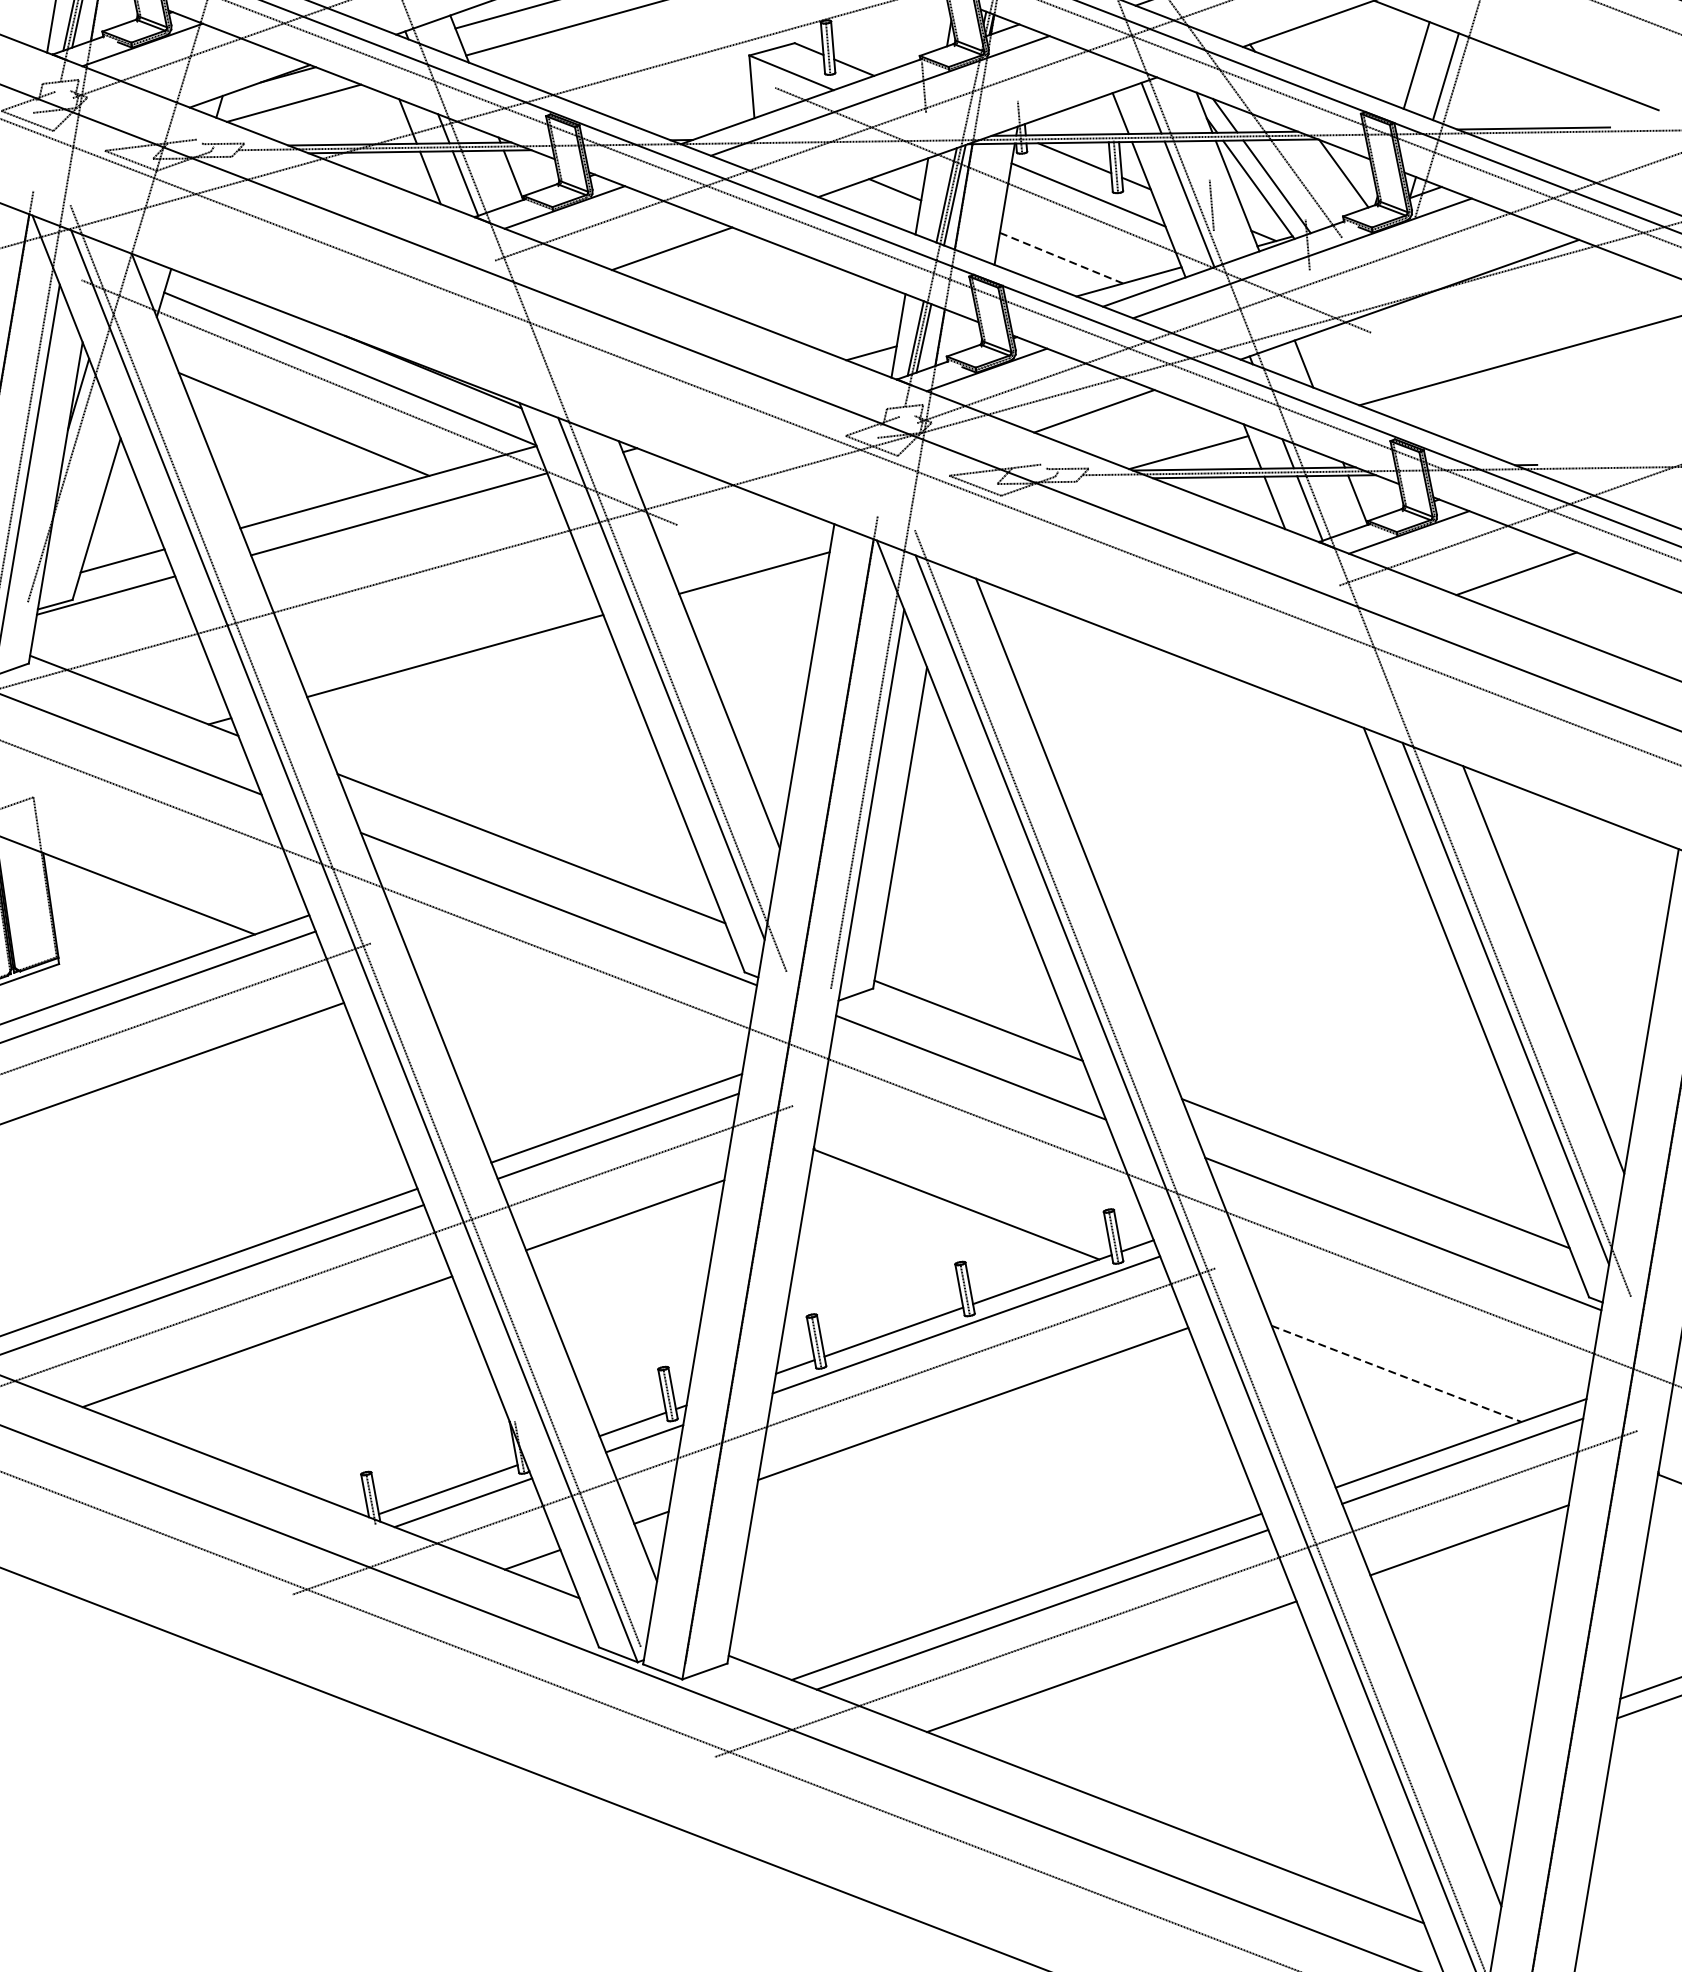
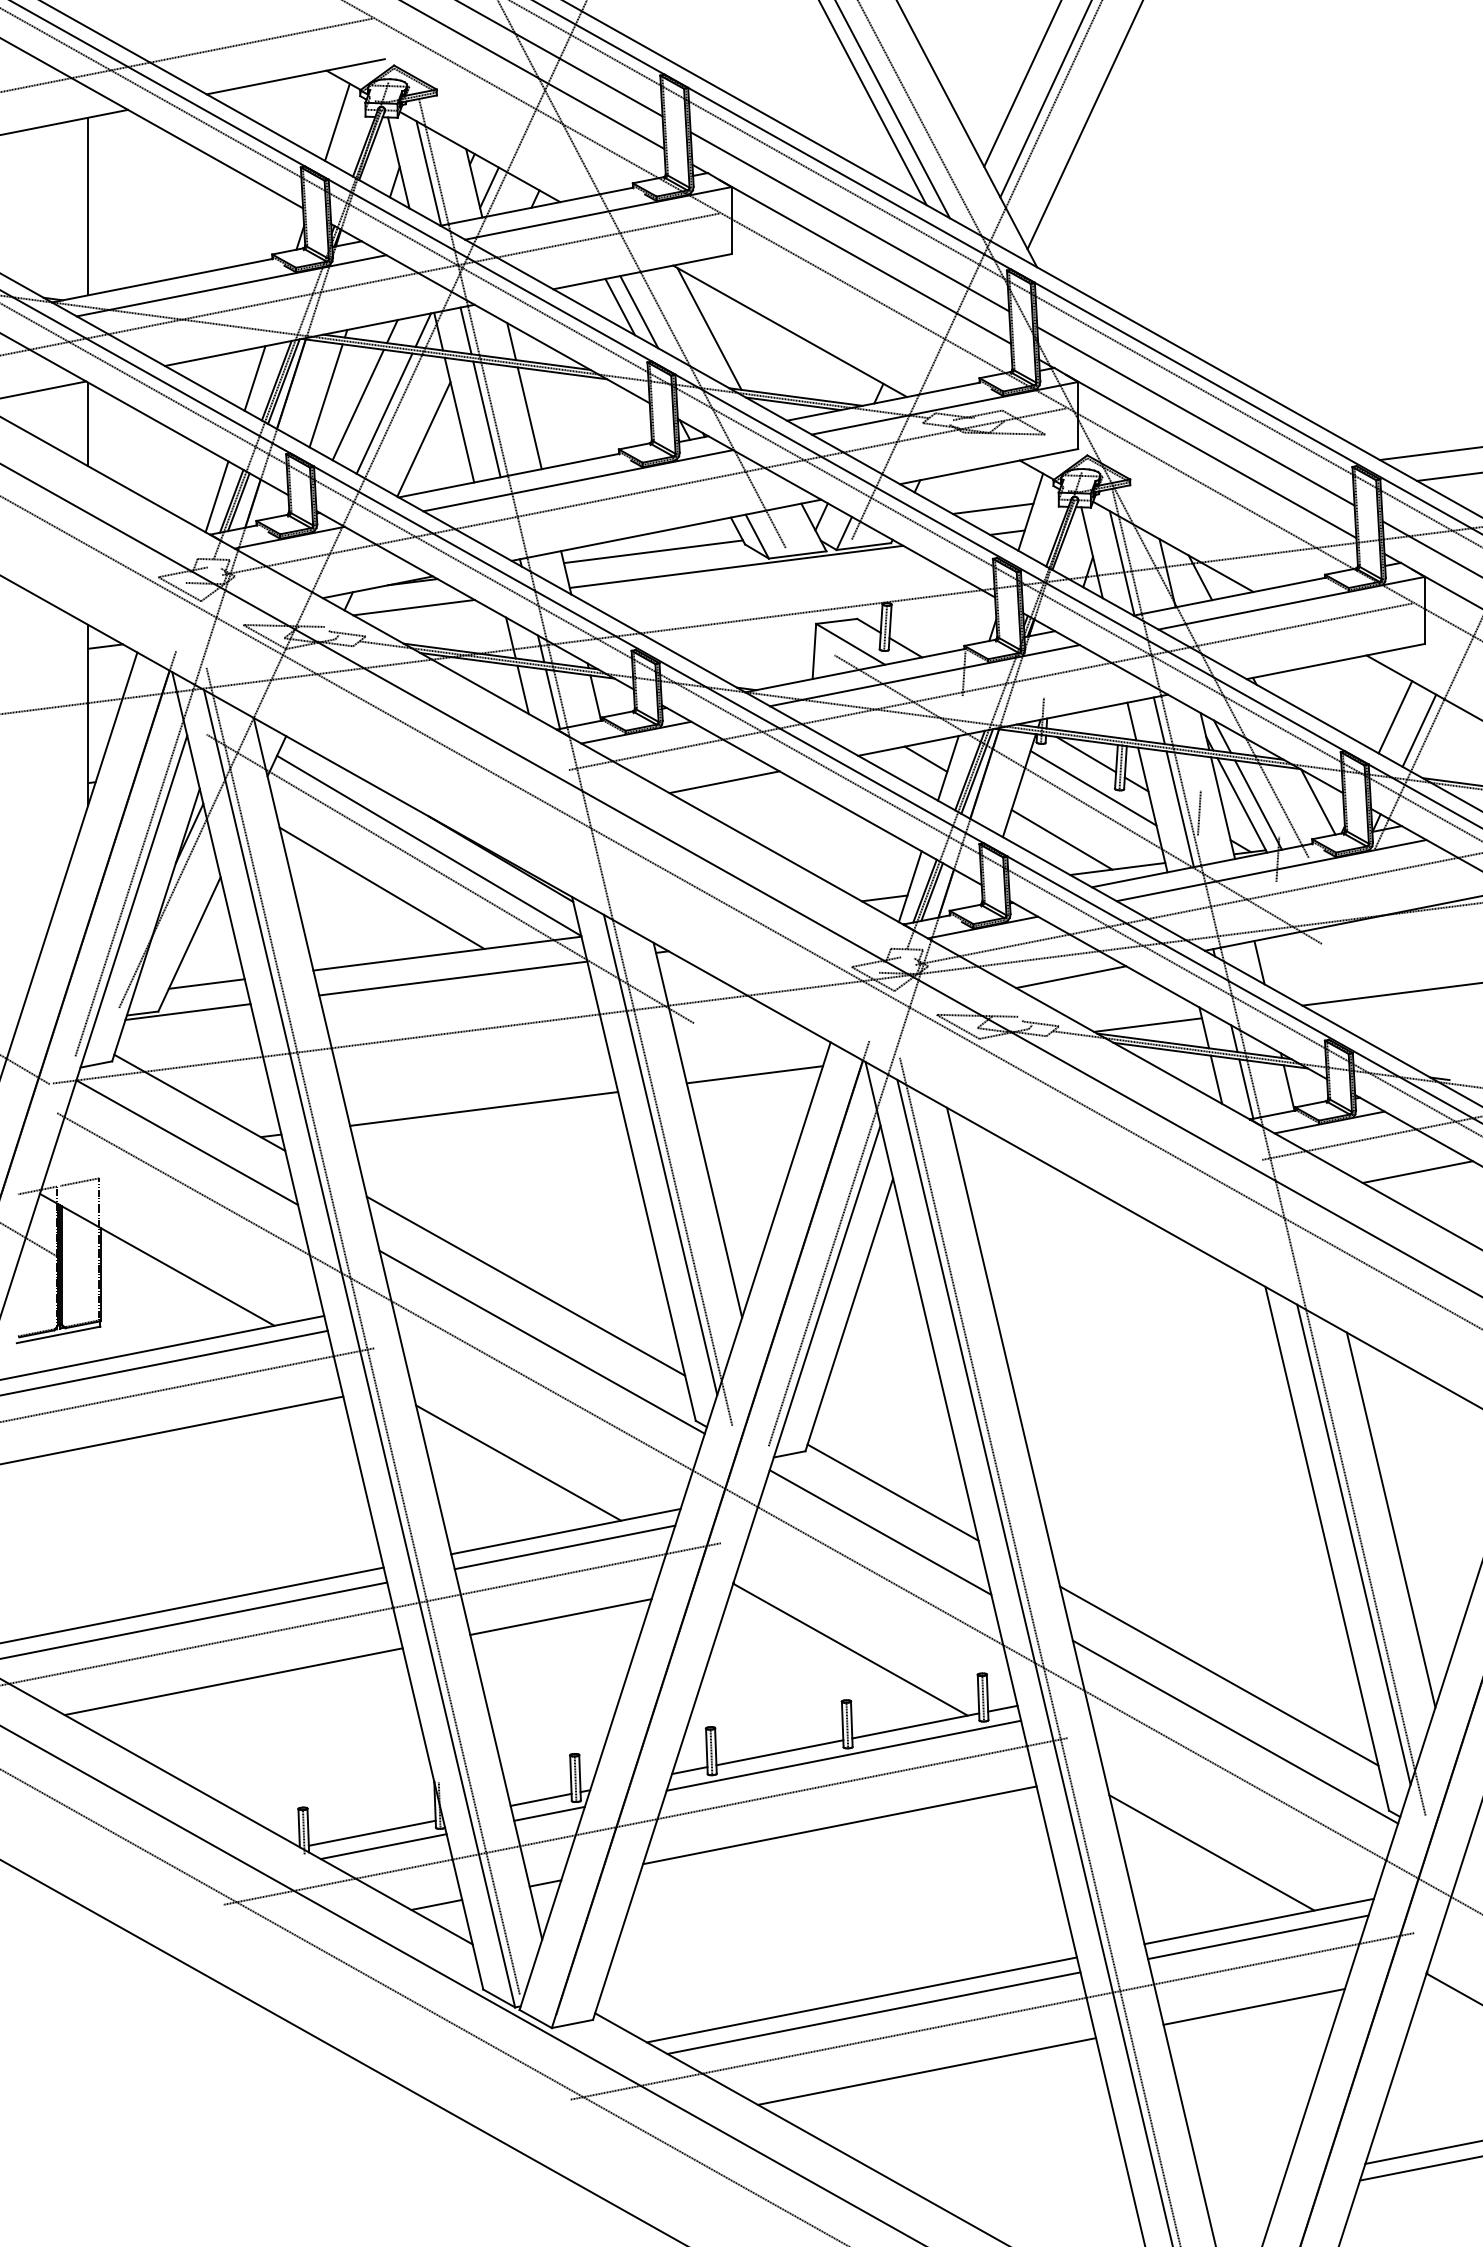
line: (1062, 257) -> (1062, 839), dashed -> solid
line: (552, 1048) -> (518, 1462), added
line: (1396, 1373) -> (1211, 1852), dashed -> solid

